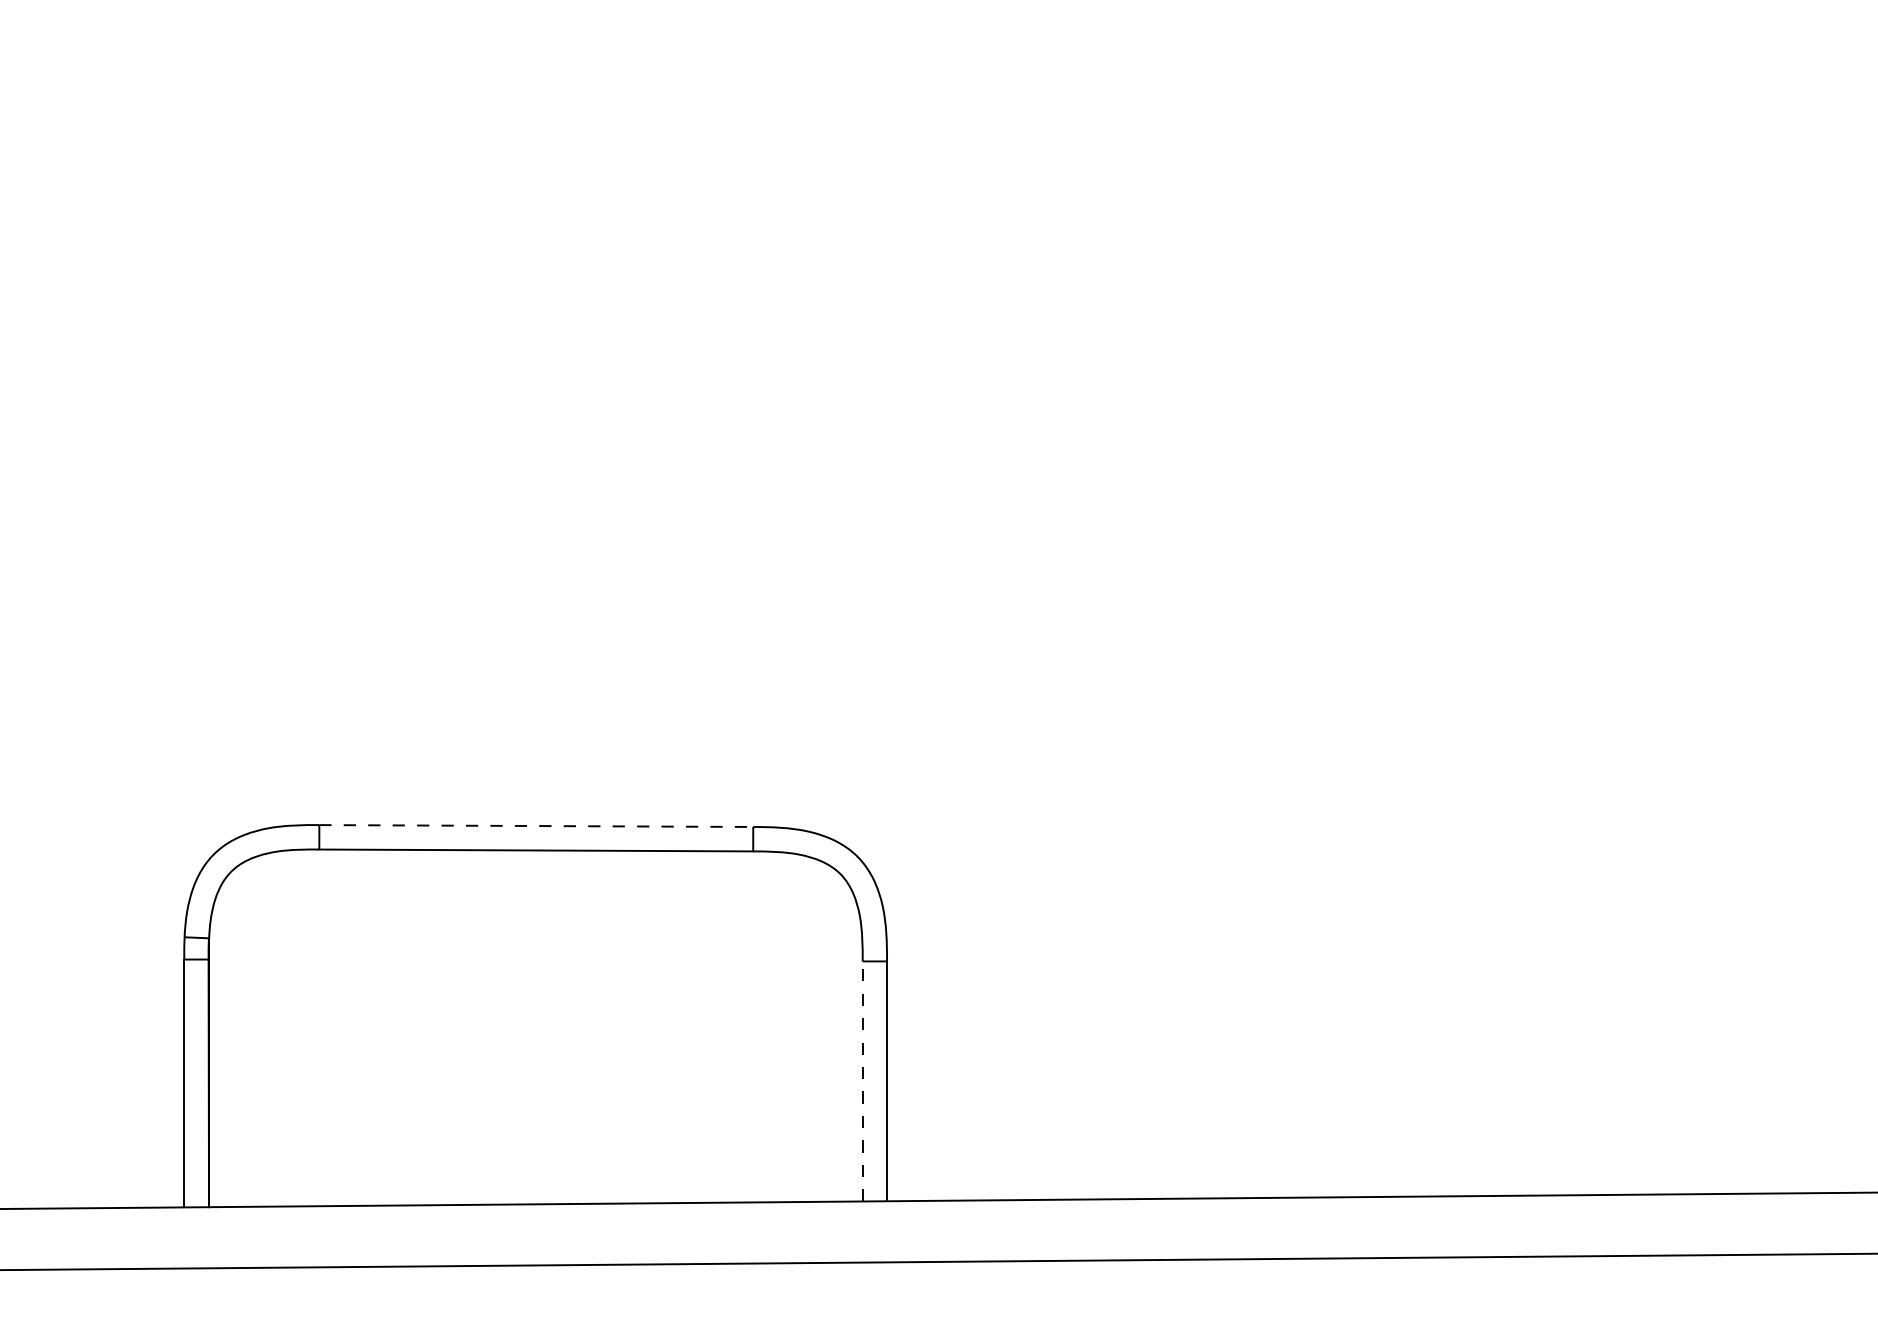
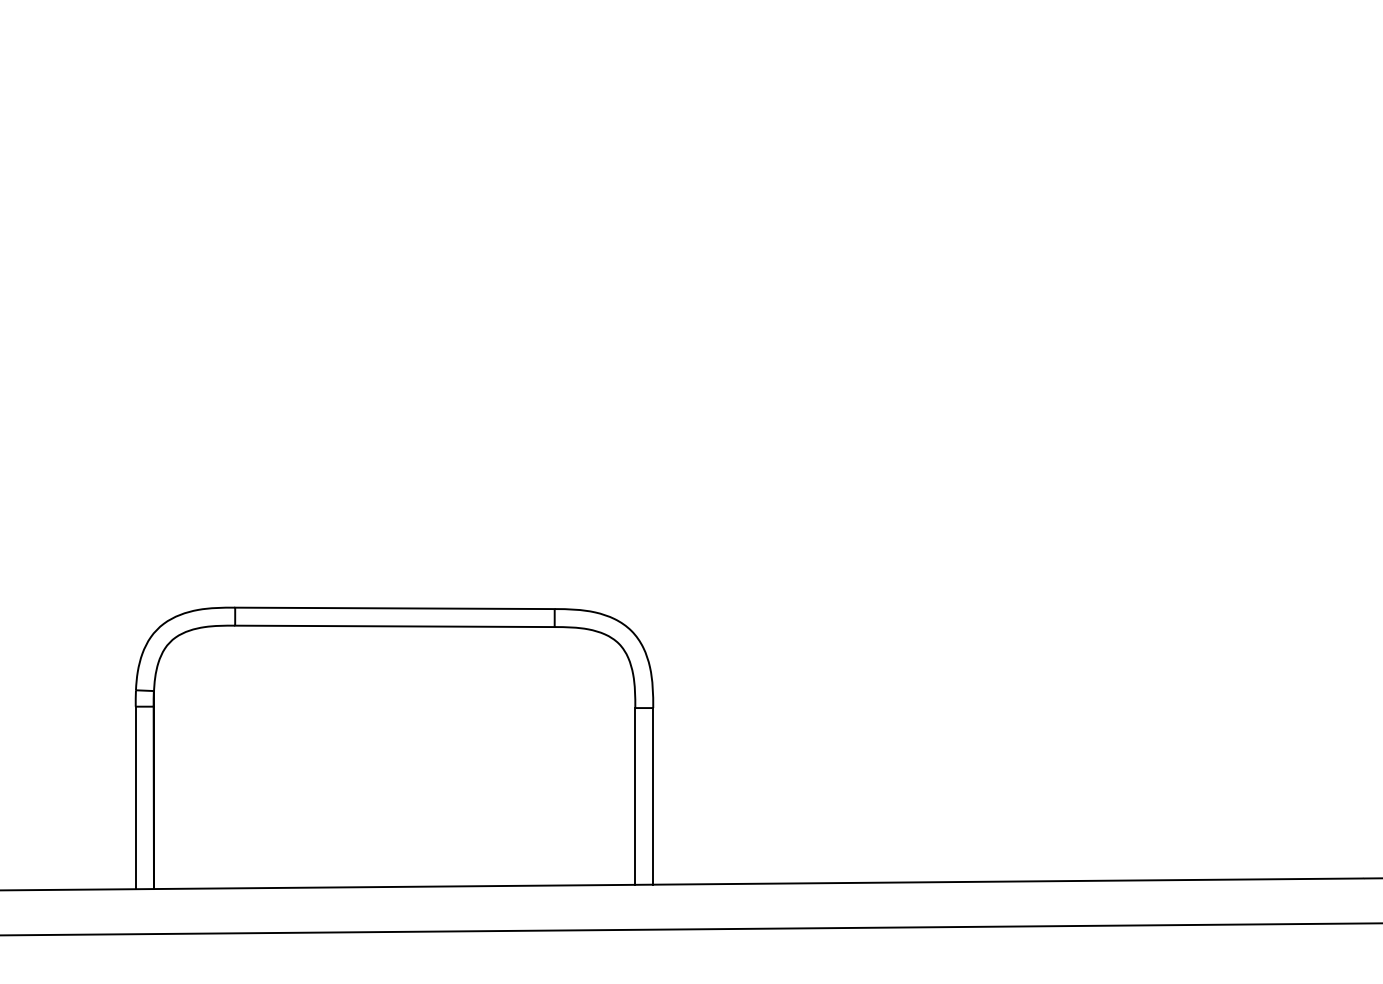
line: (535, 826) -> (394, 608), dashed -> solid
line: (862, 1080) -> (635, 795), dashed -> solid

